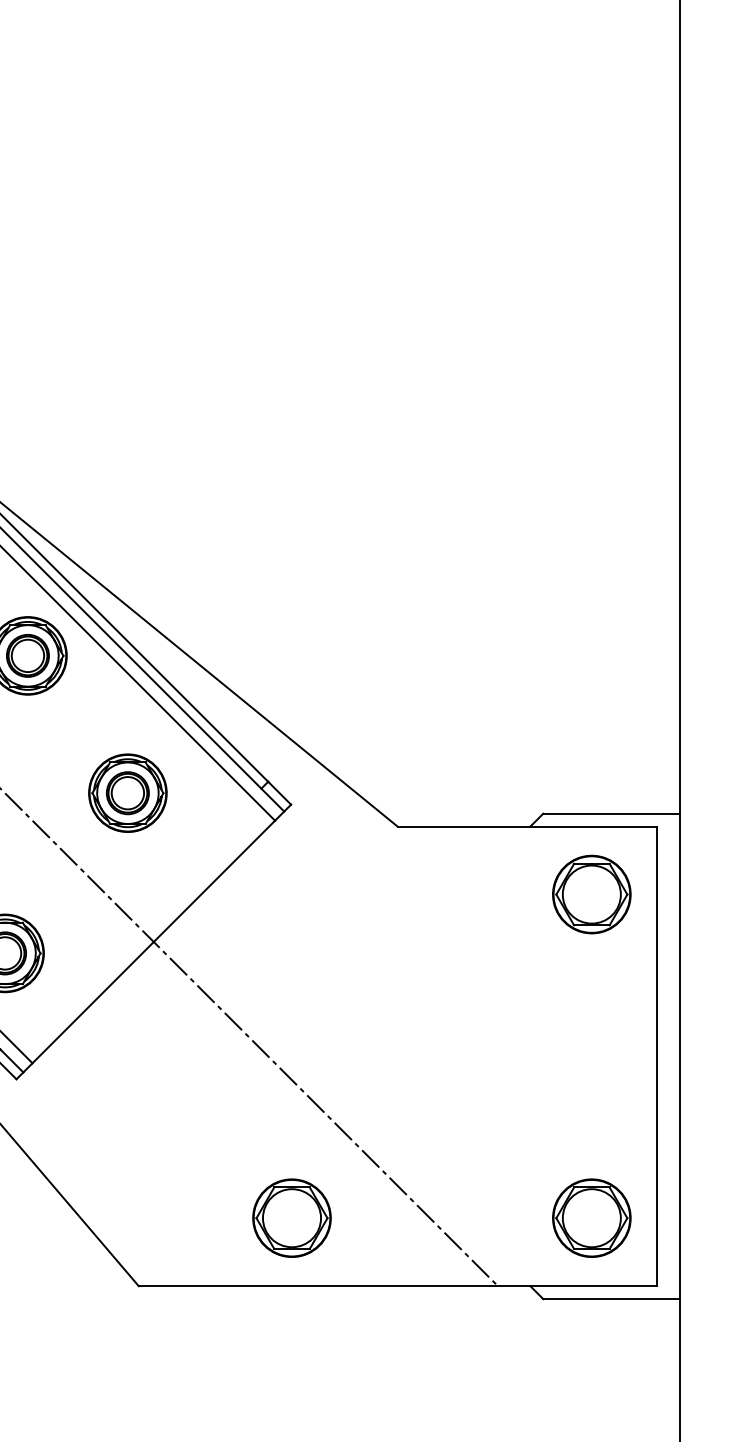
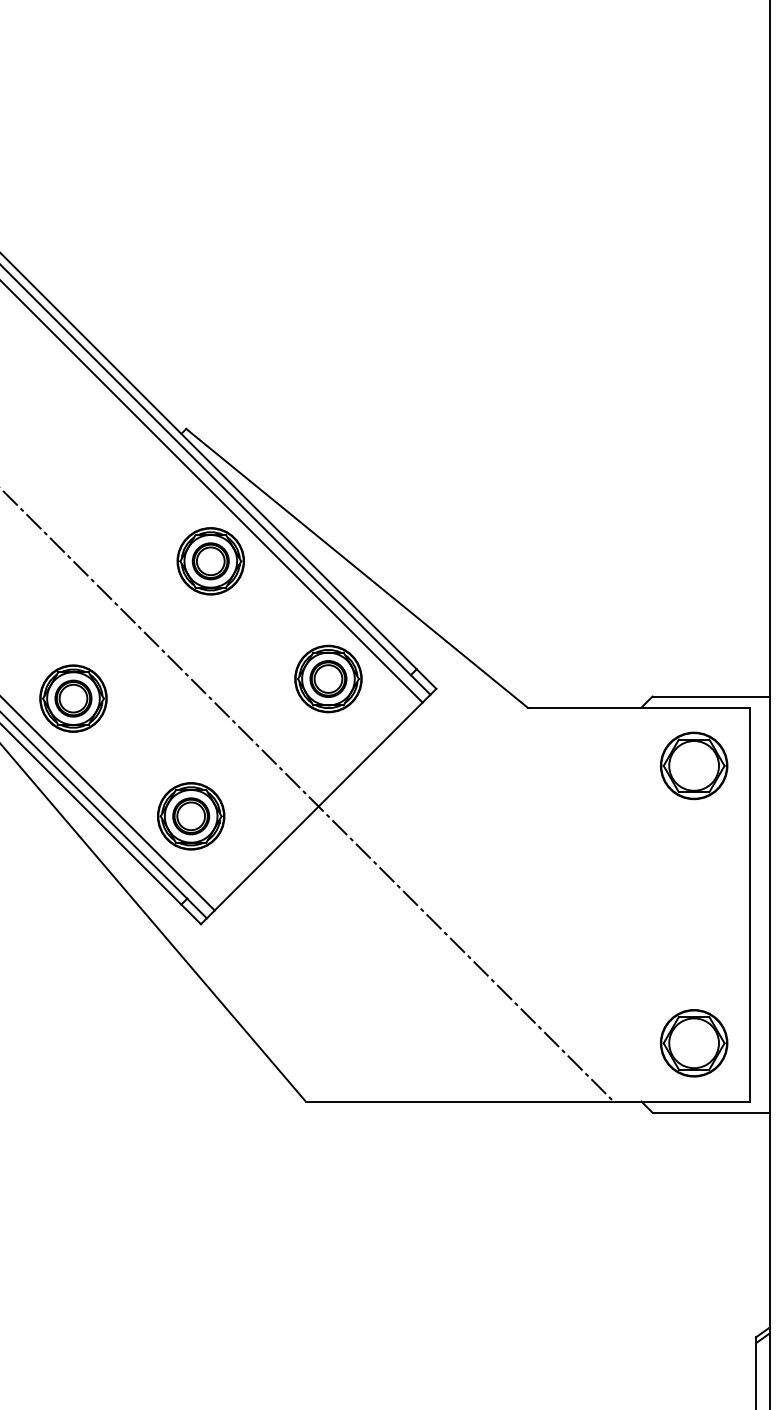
part: (127, 792) -> (328, 678), moved
part: (292, 1218) -> (437, 1043), removed

